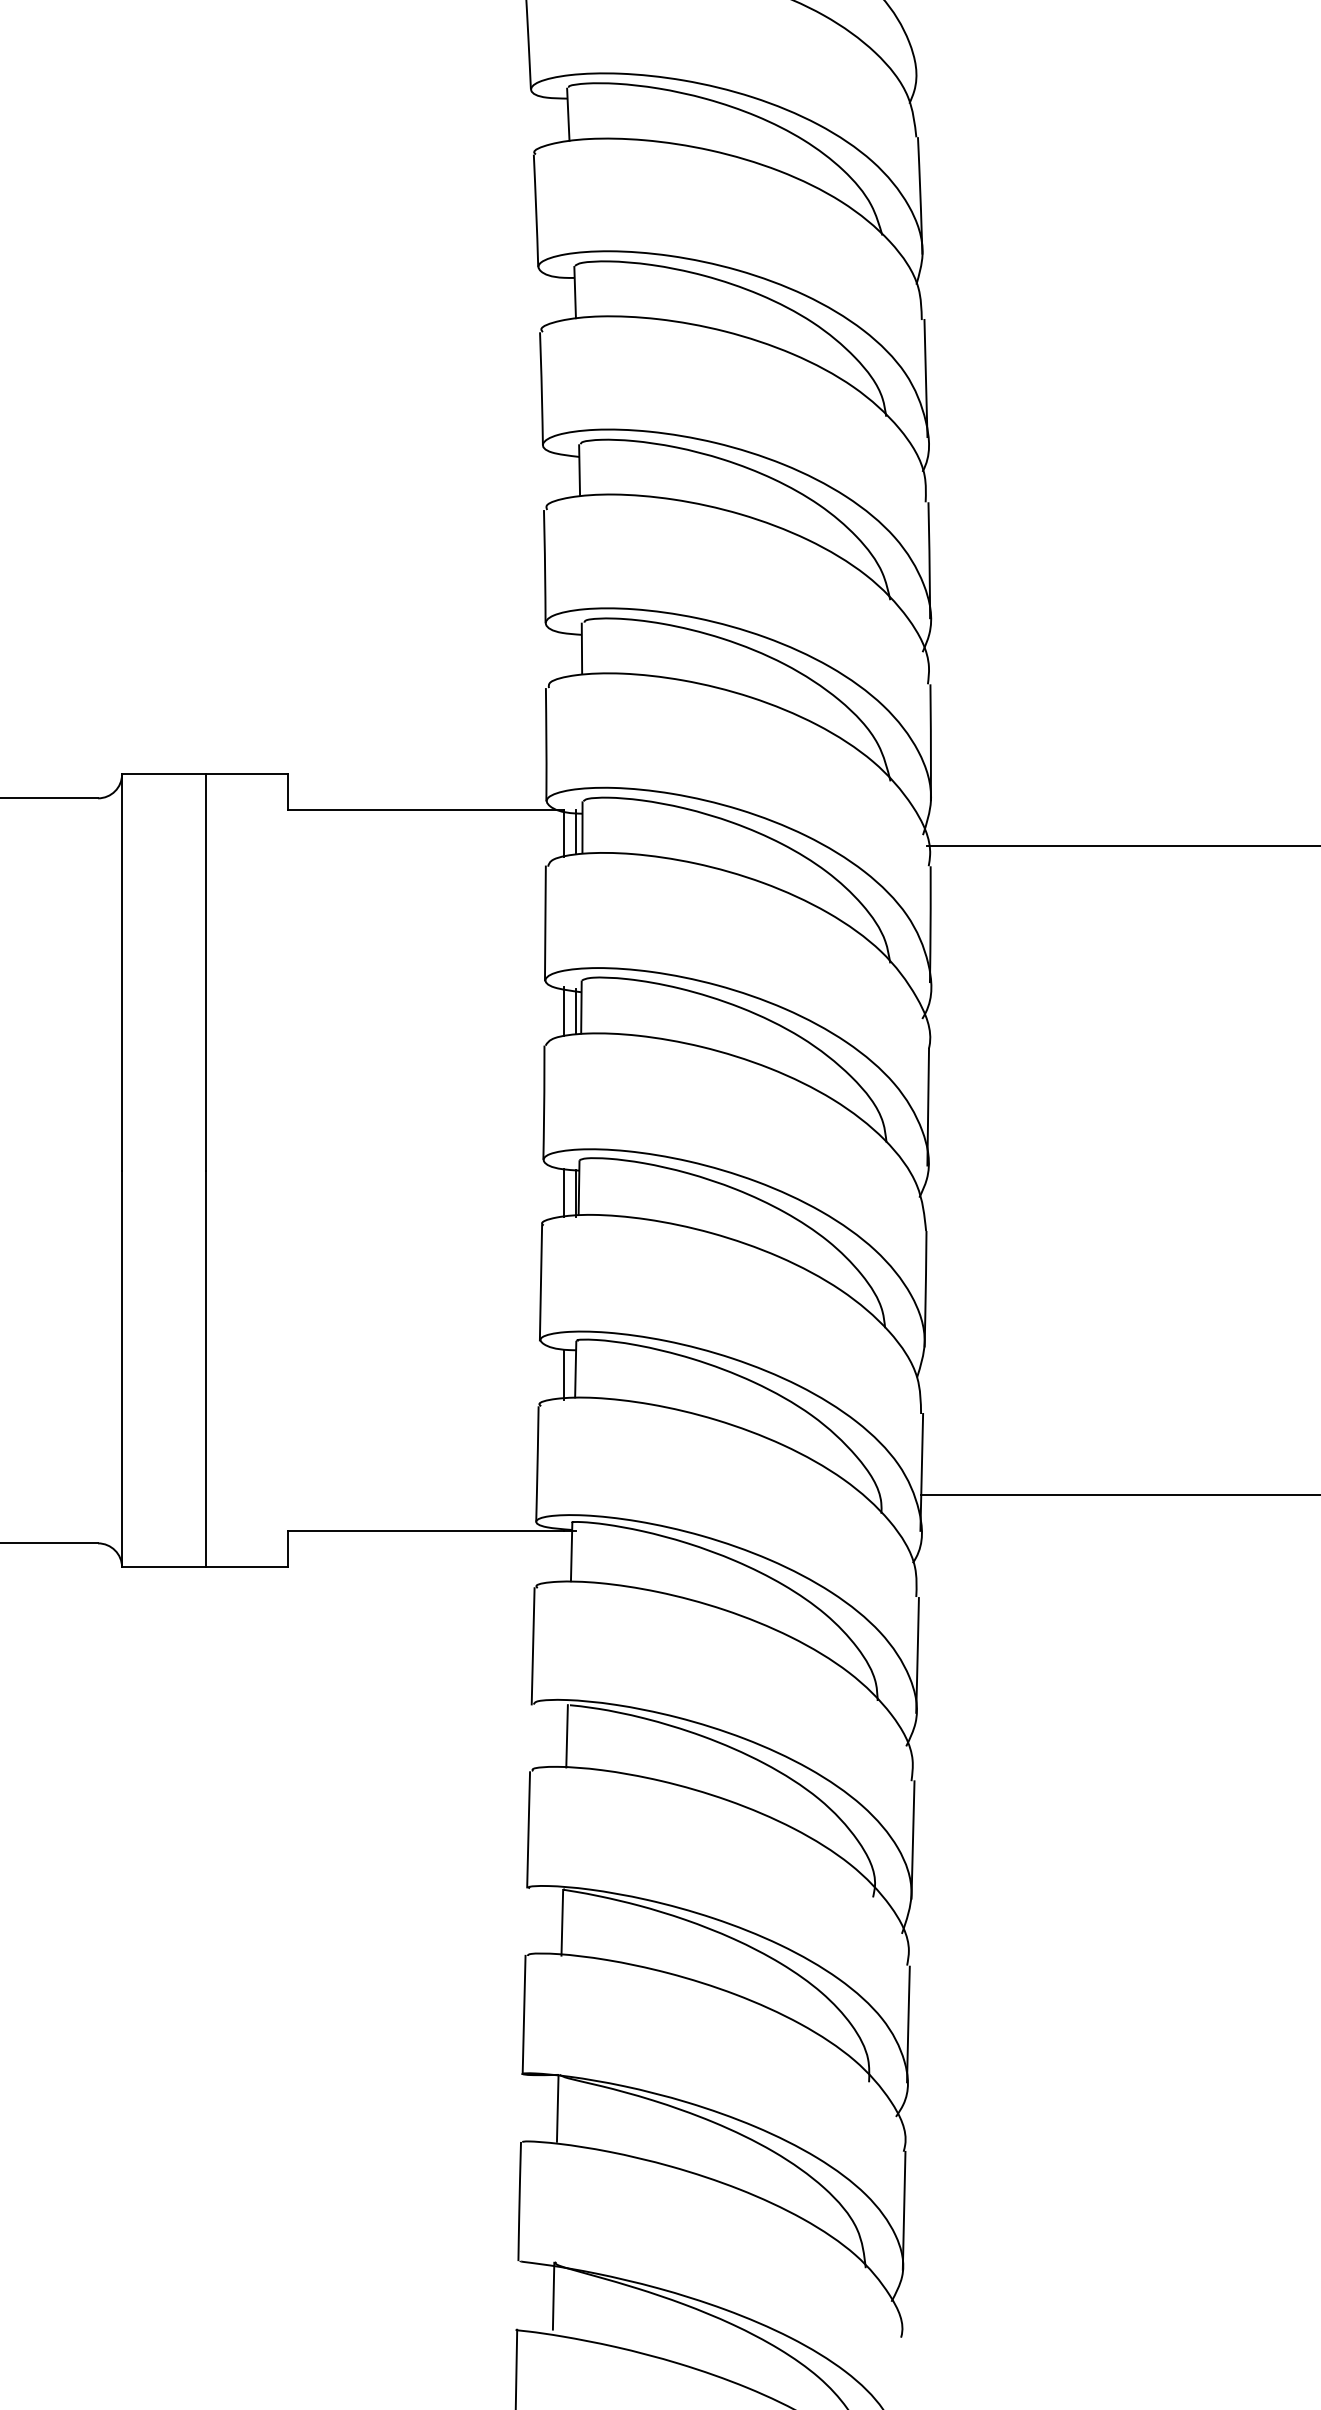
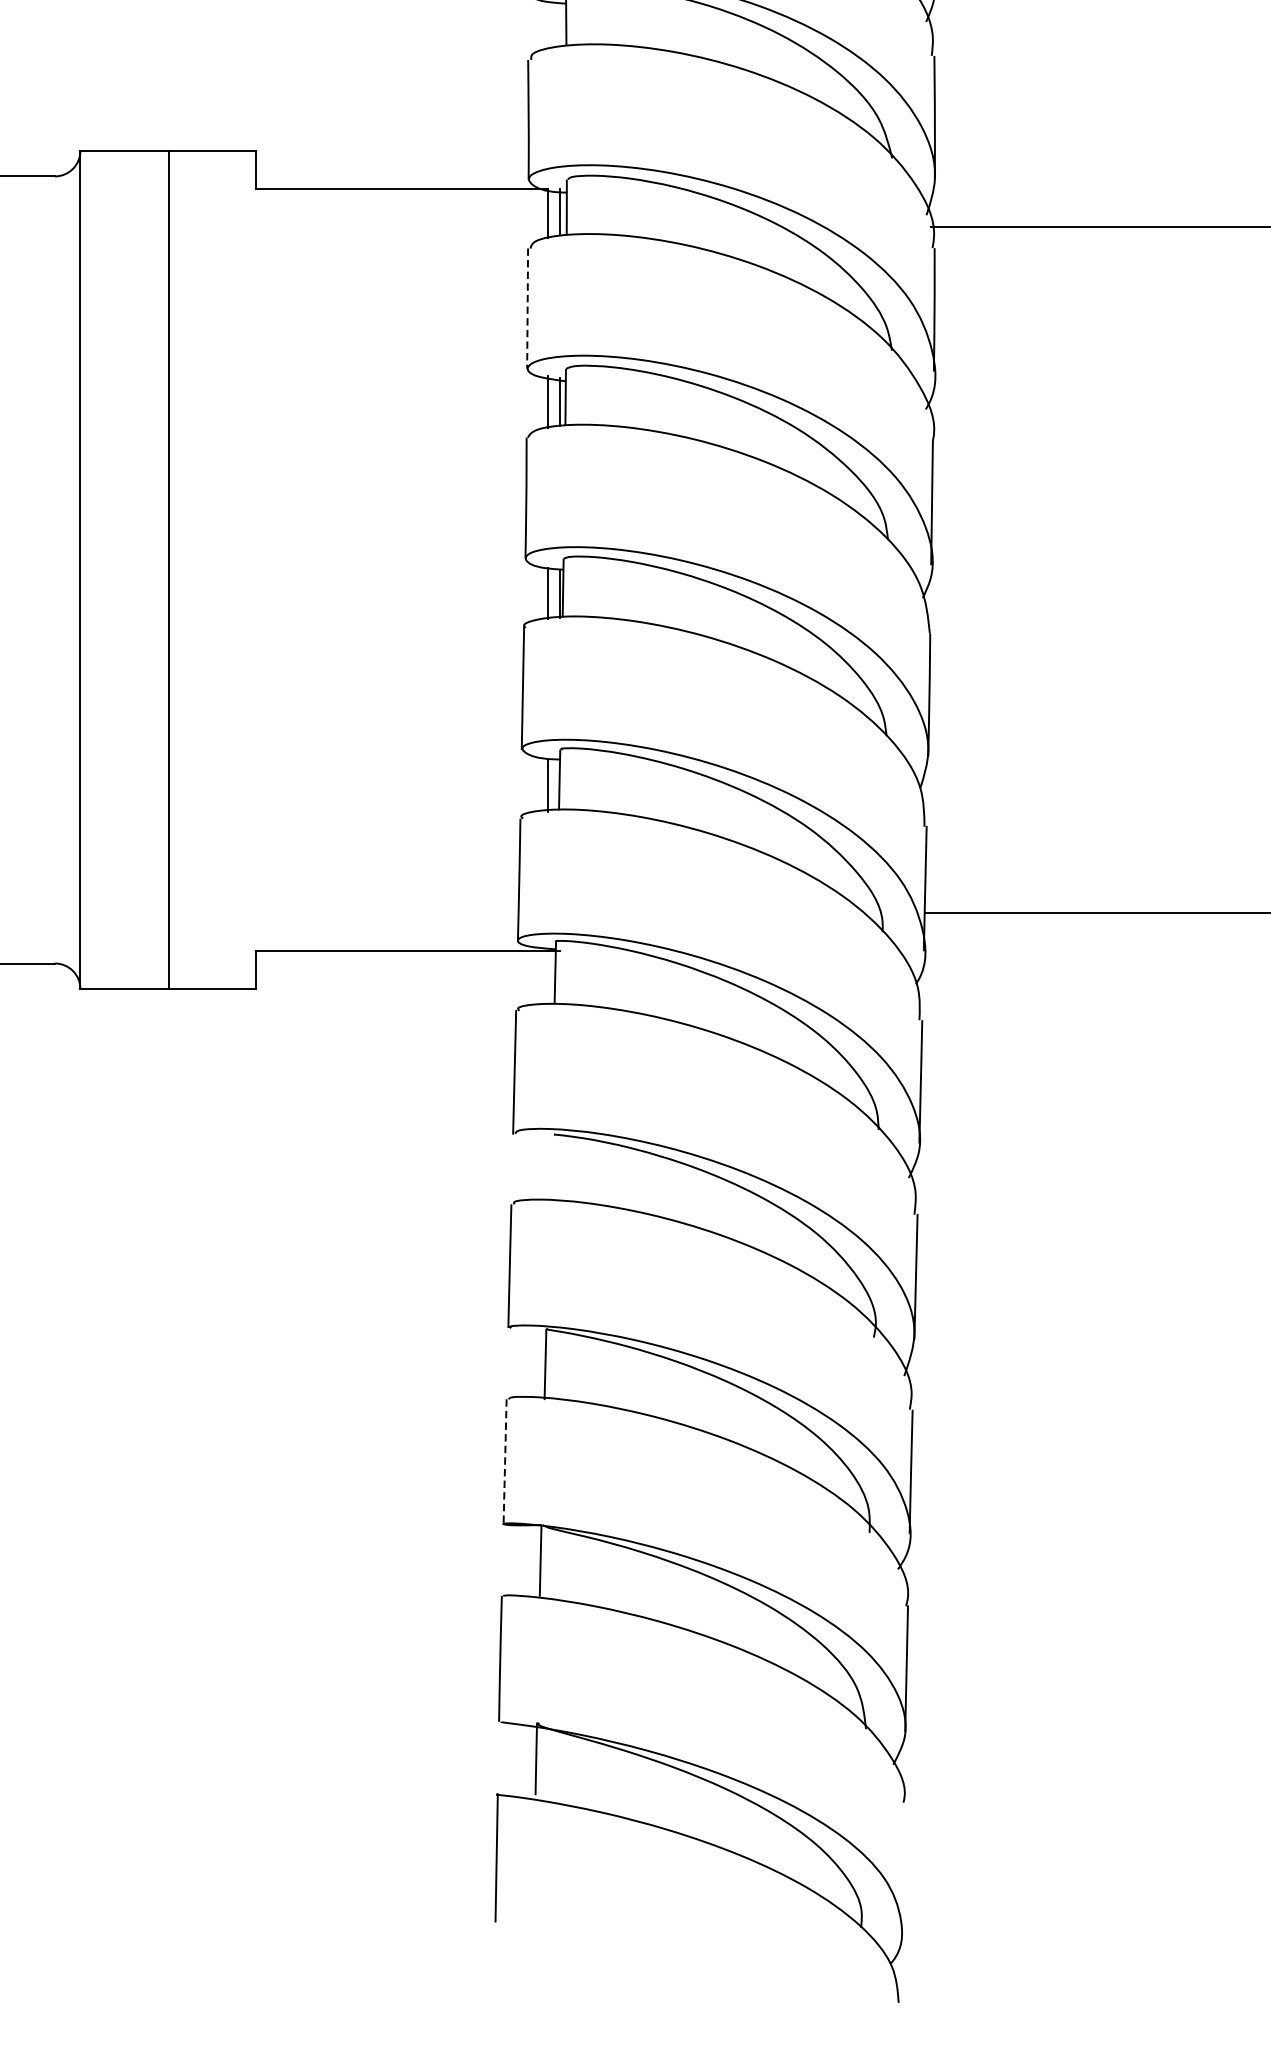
line: (545, 923) -> (527, 308), solid -> dashed
line: (566, 1736) -> (549, 1167), removed
line: (524, 2015) -> (505, 1462), solid -> dashed

